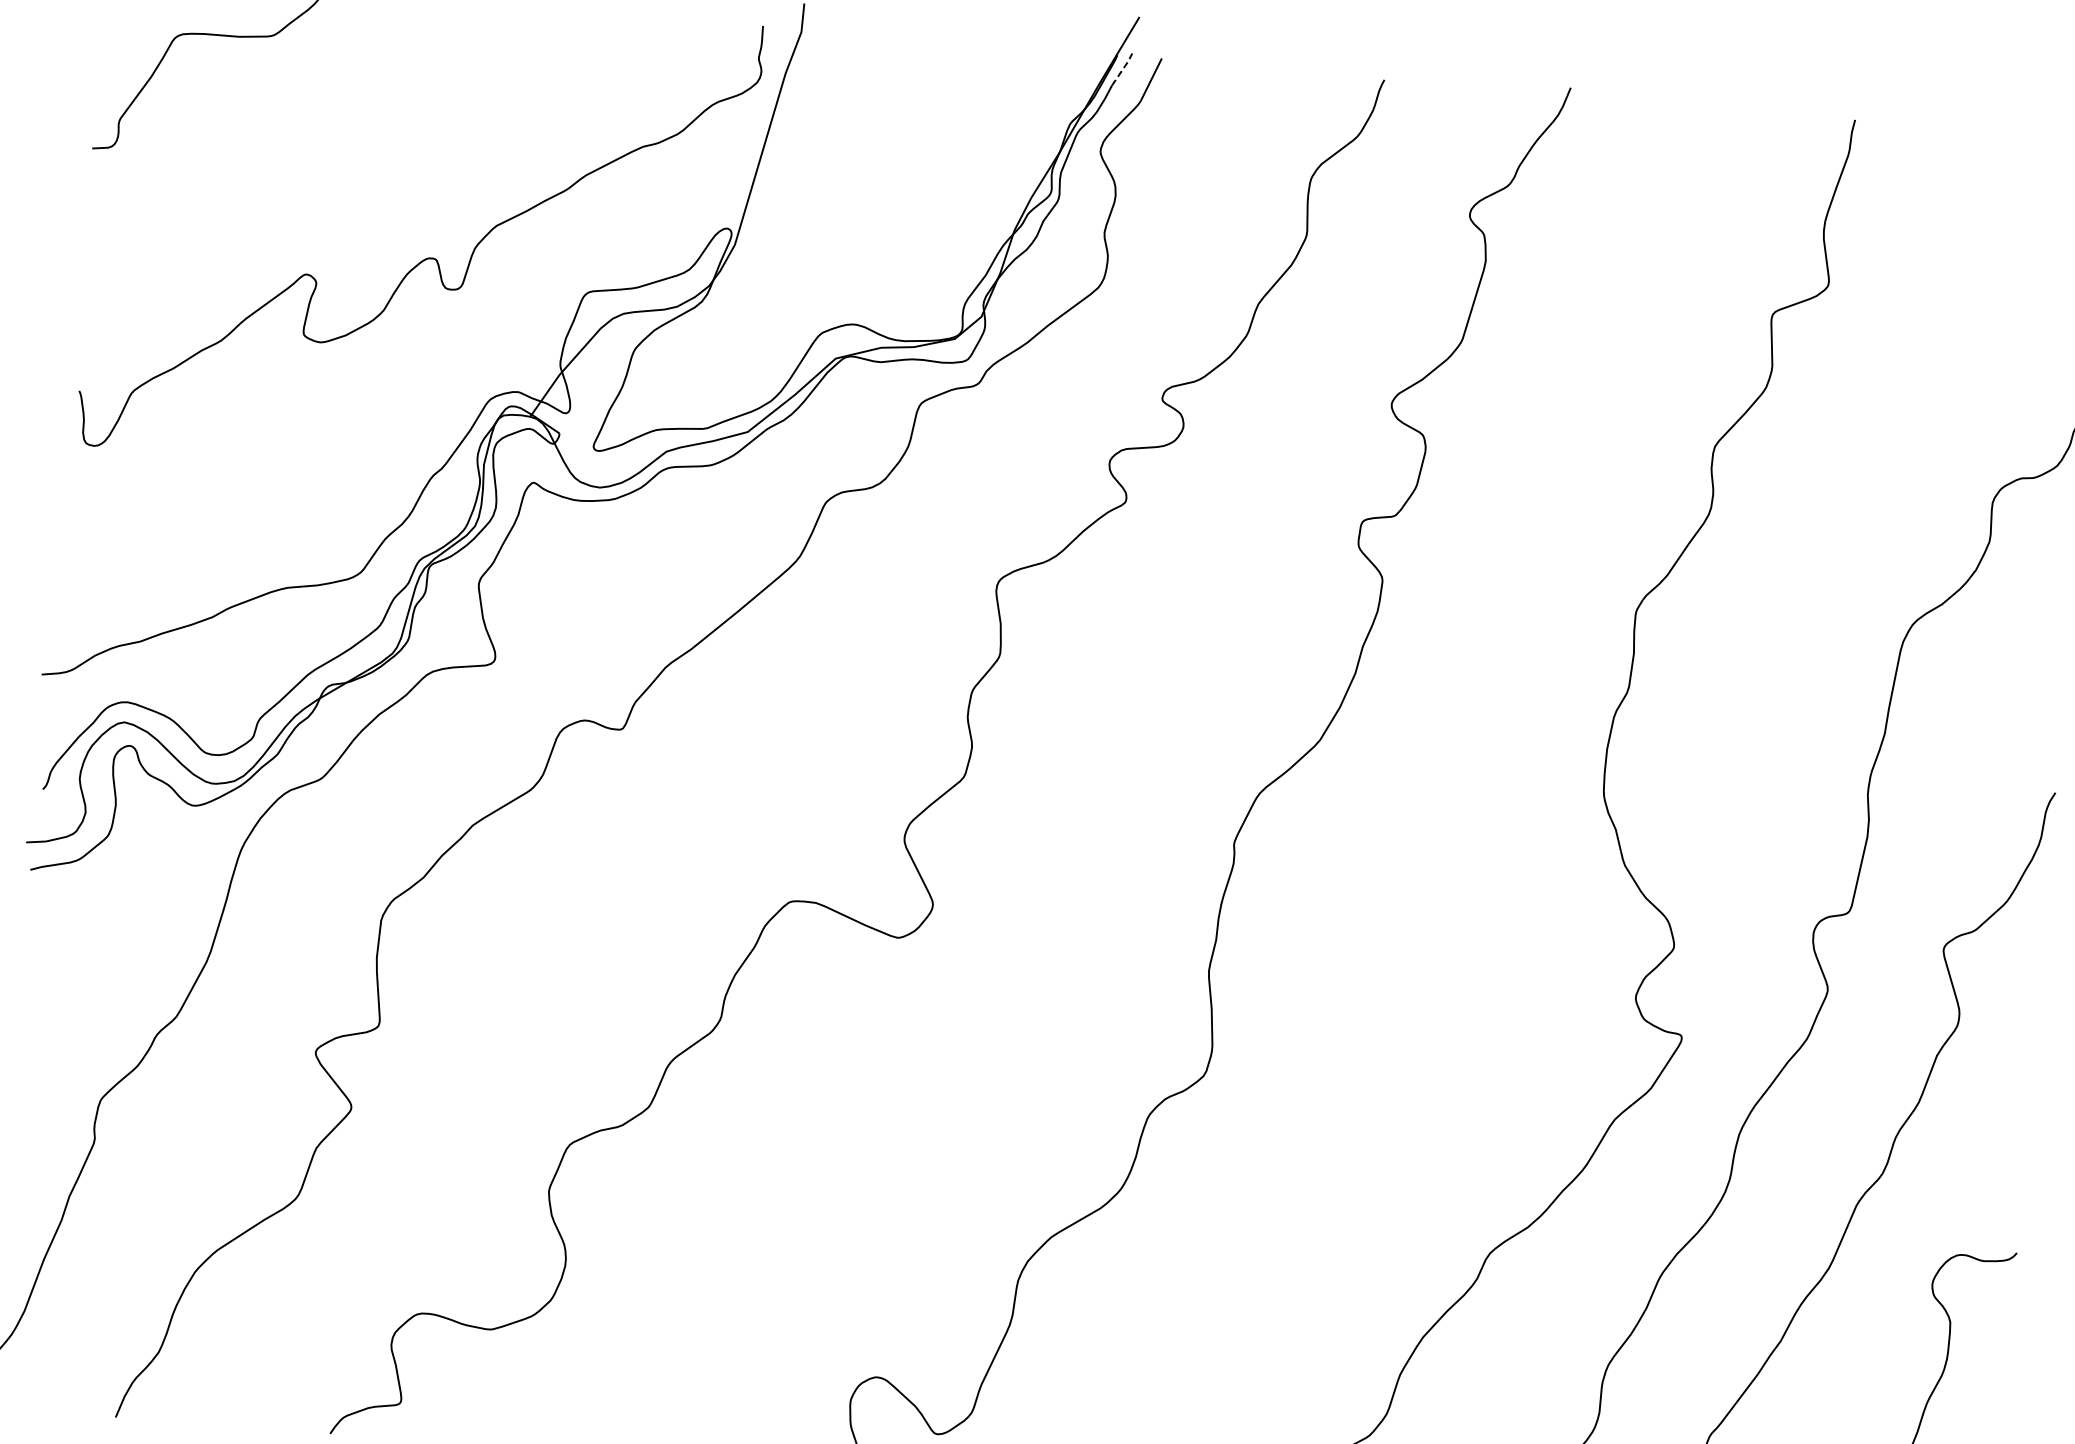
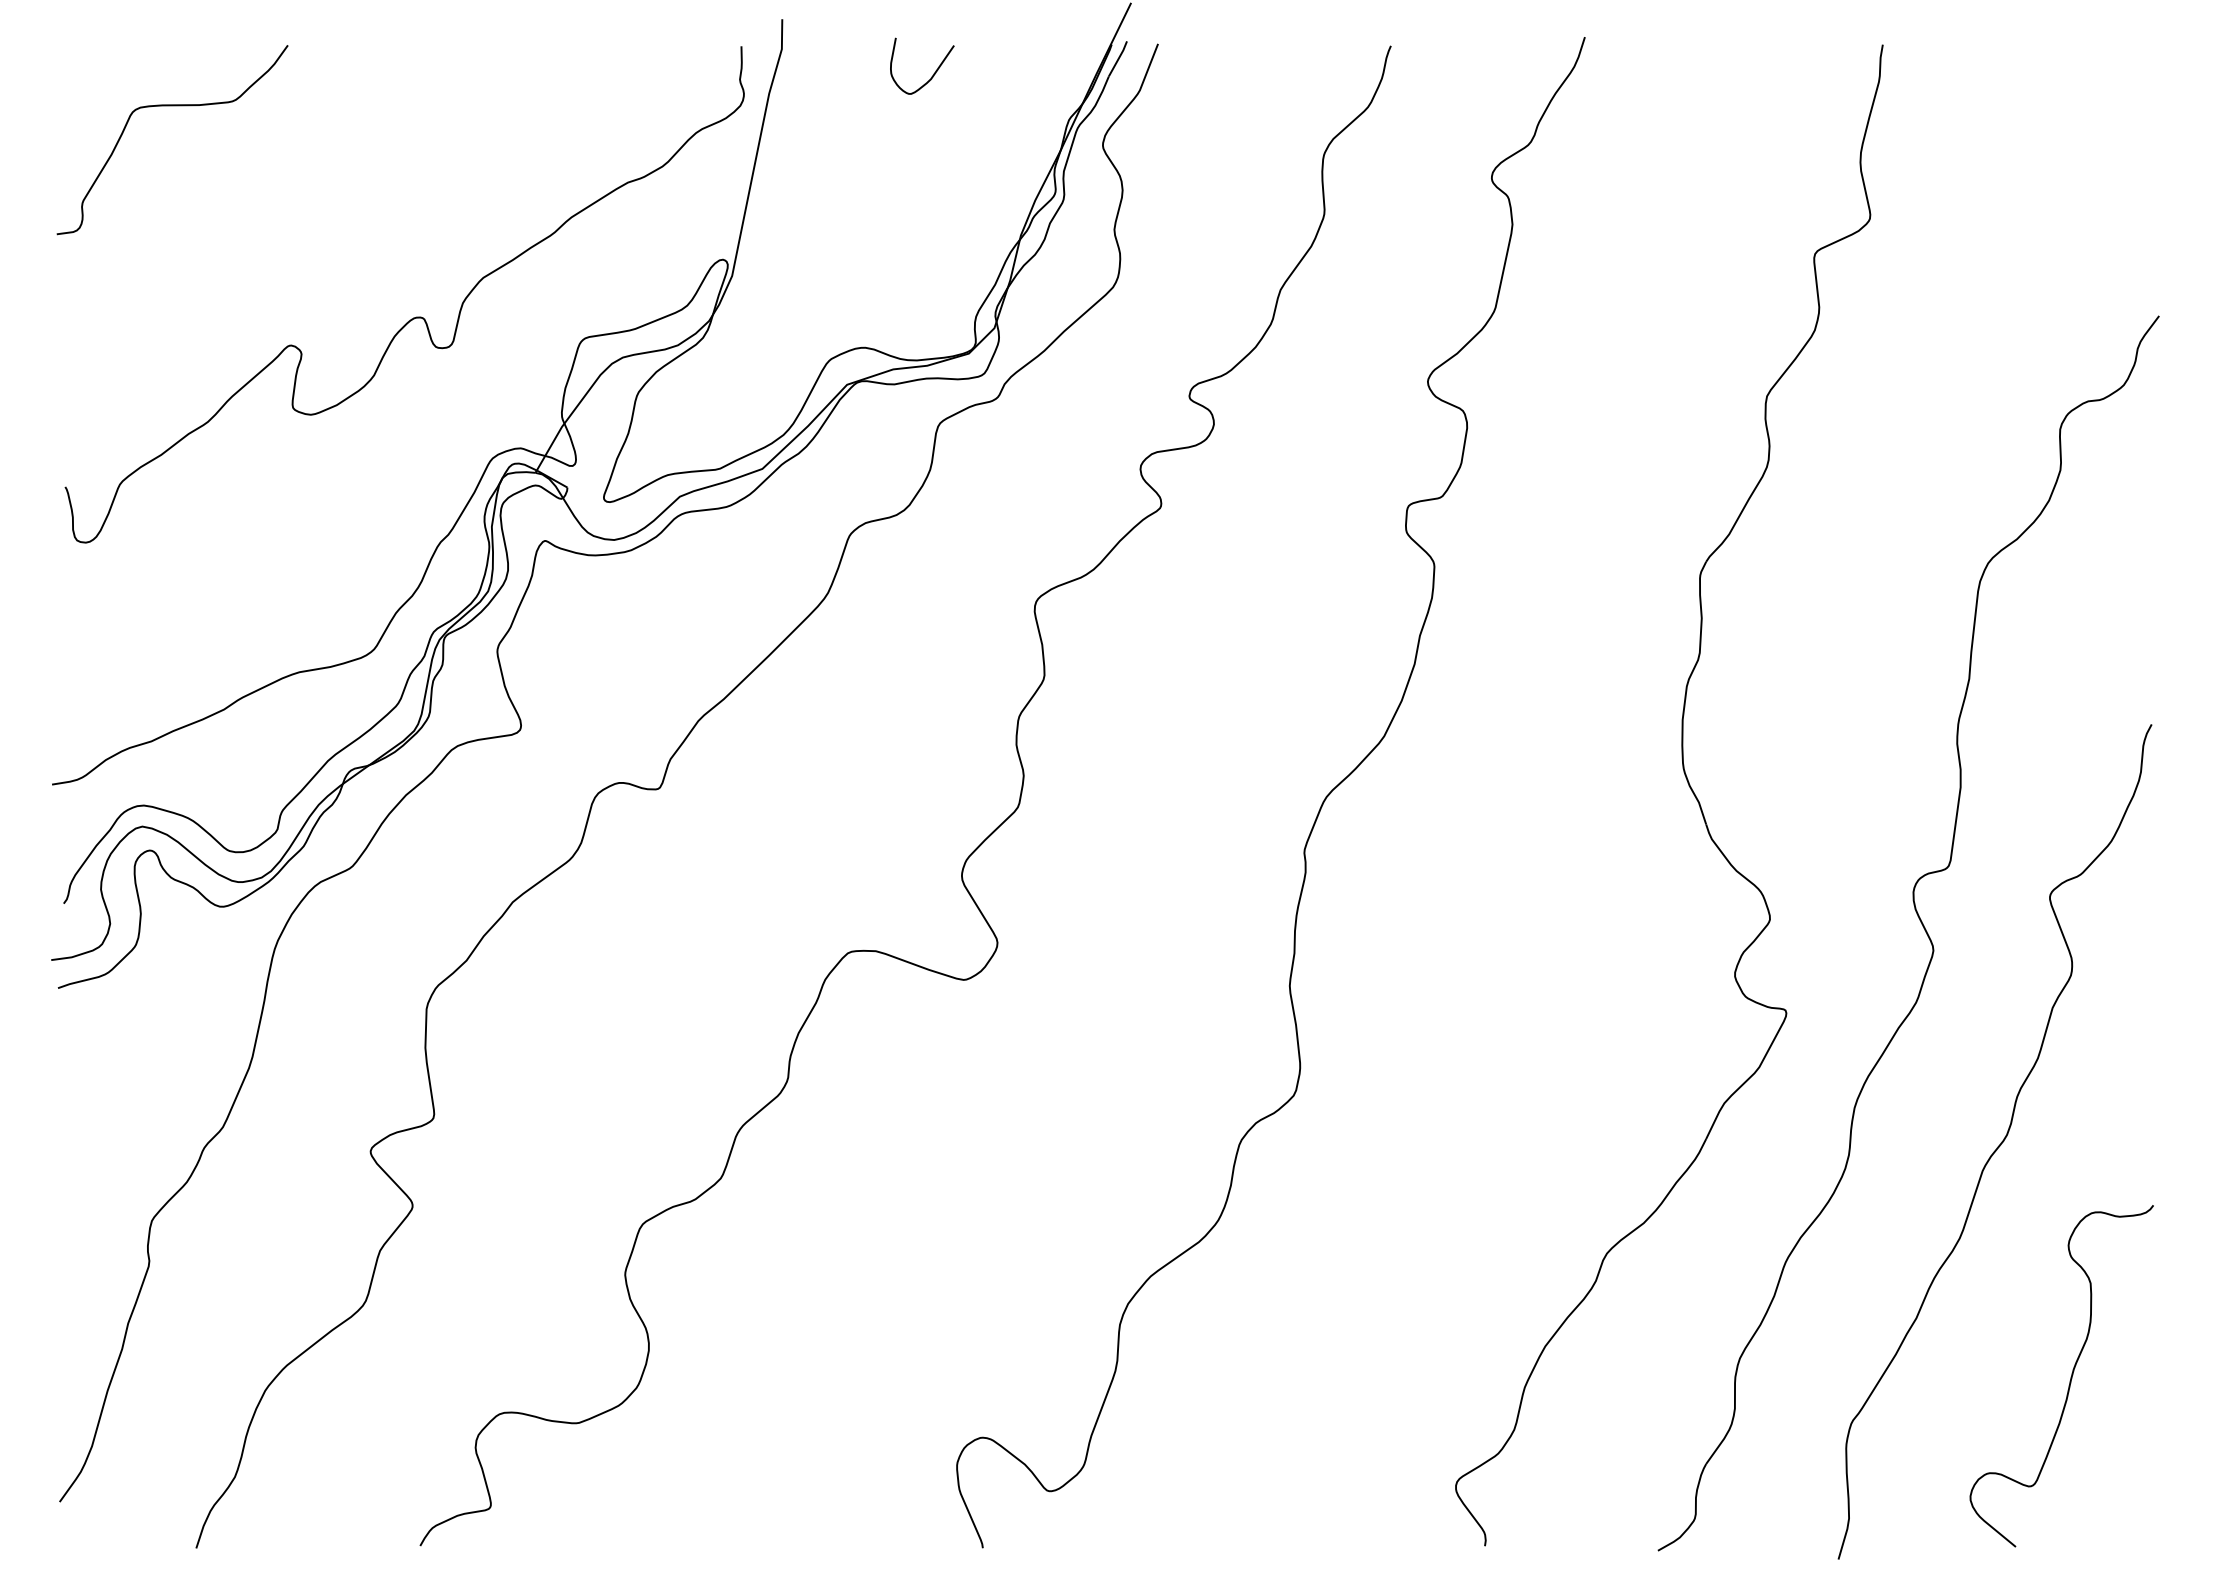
curve: (944, 68) -> (933, 73), added
line: (1123, 69) -> (1119, 58), dashed -> solid

